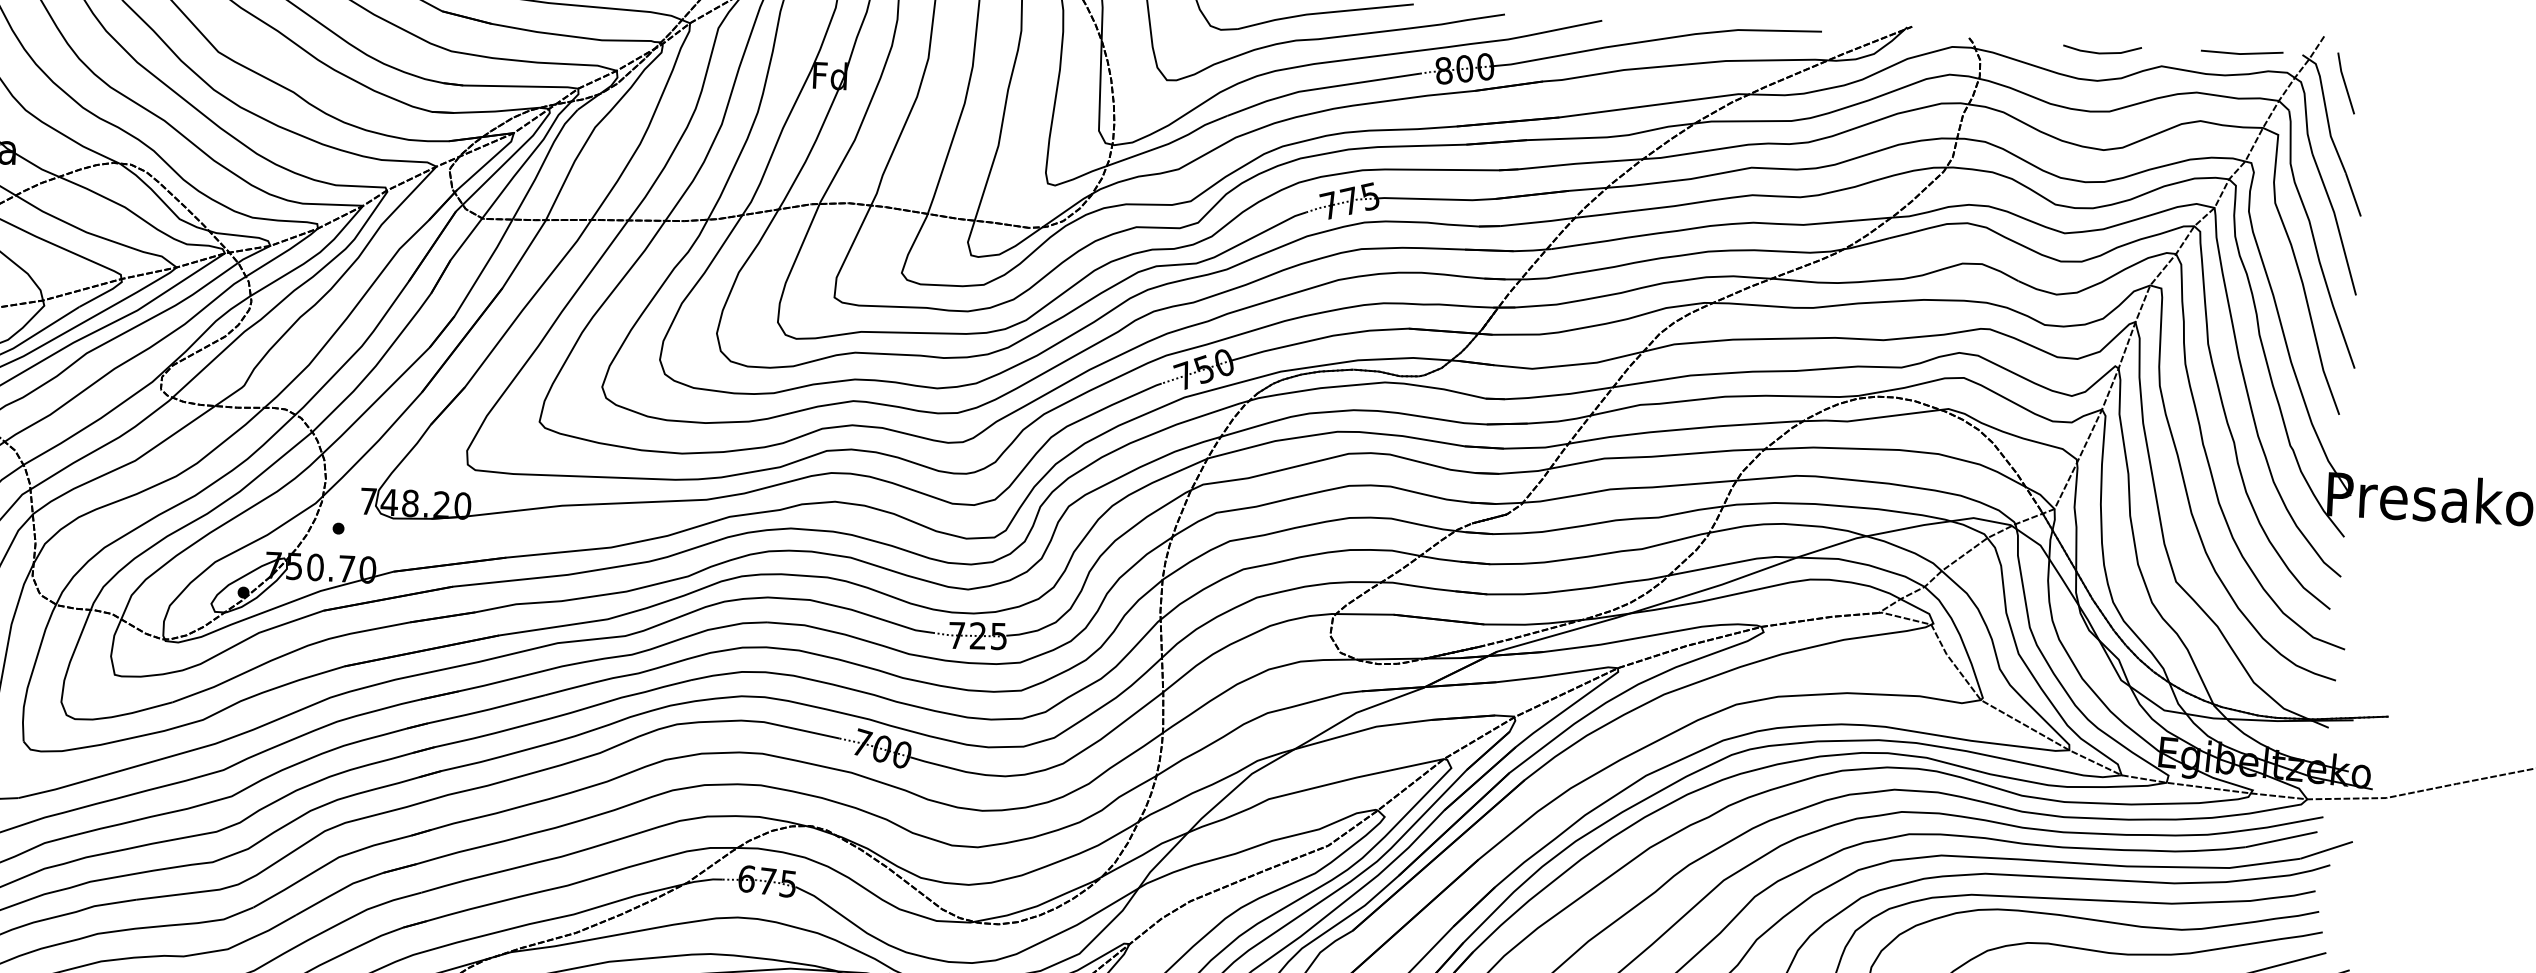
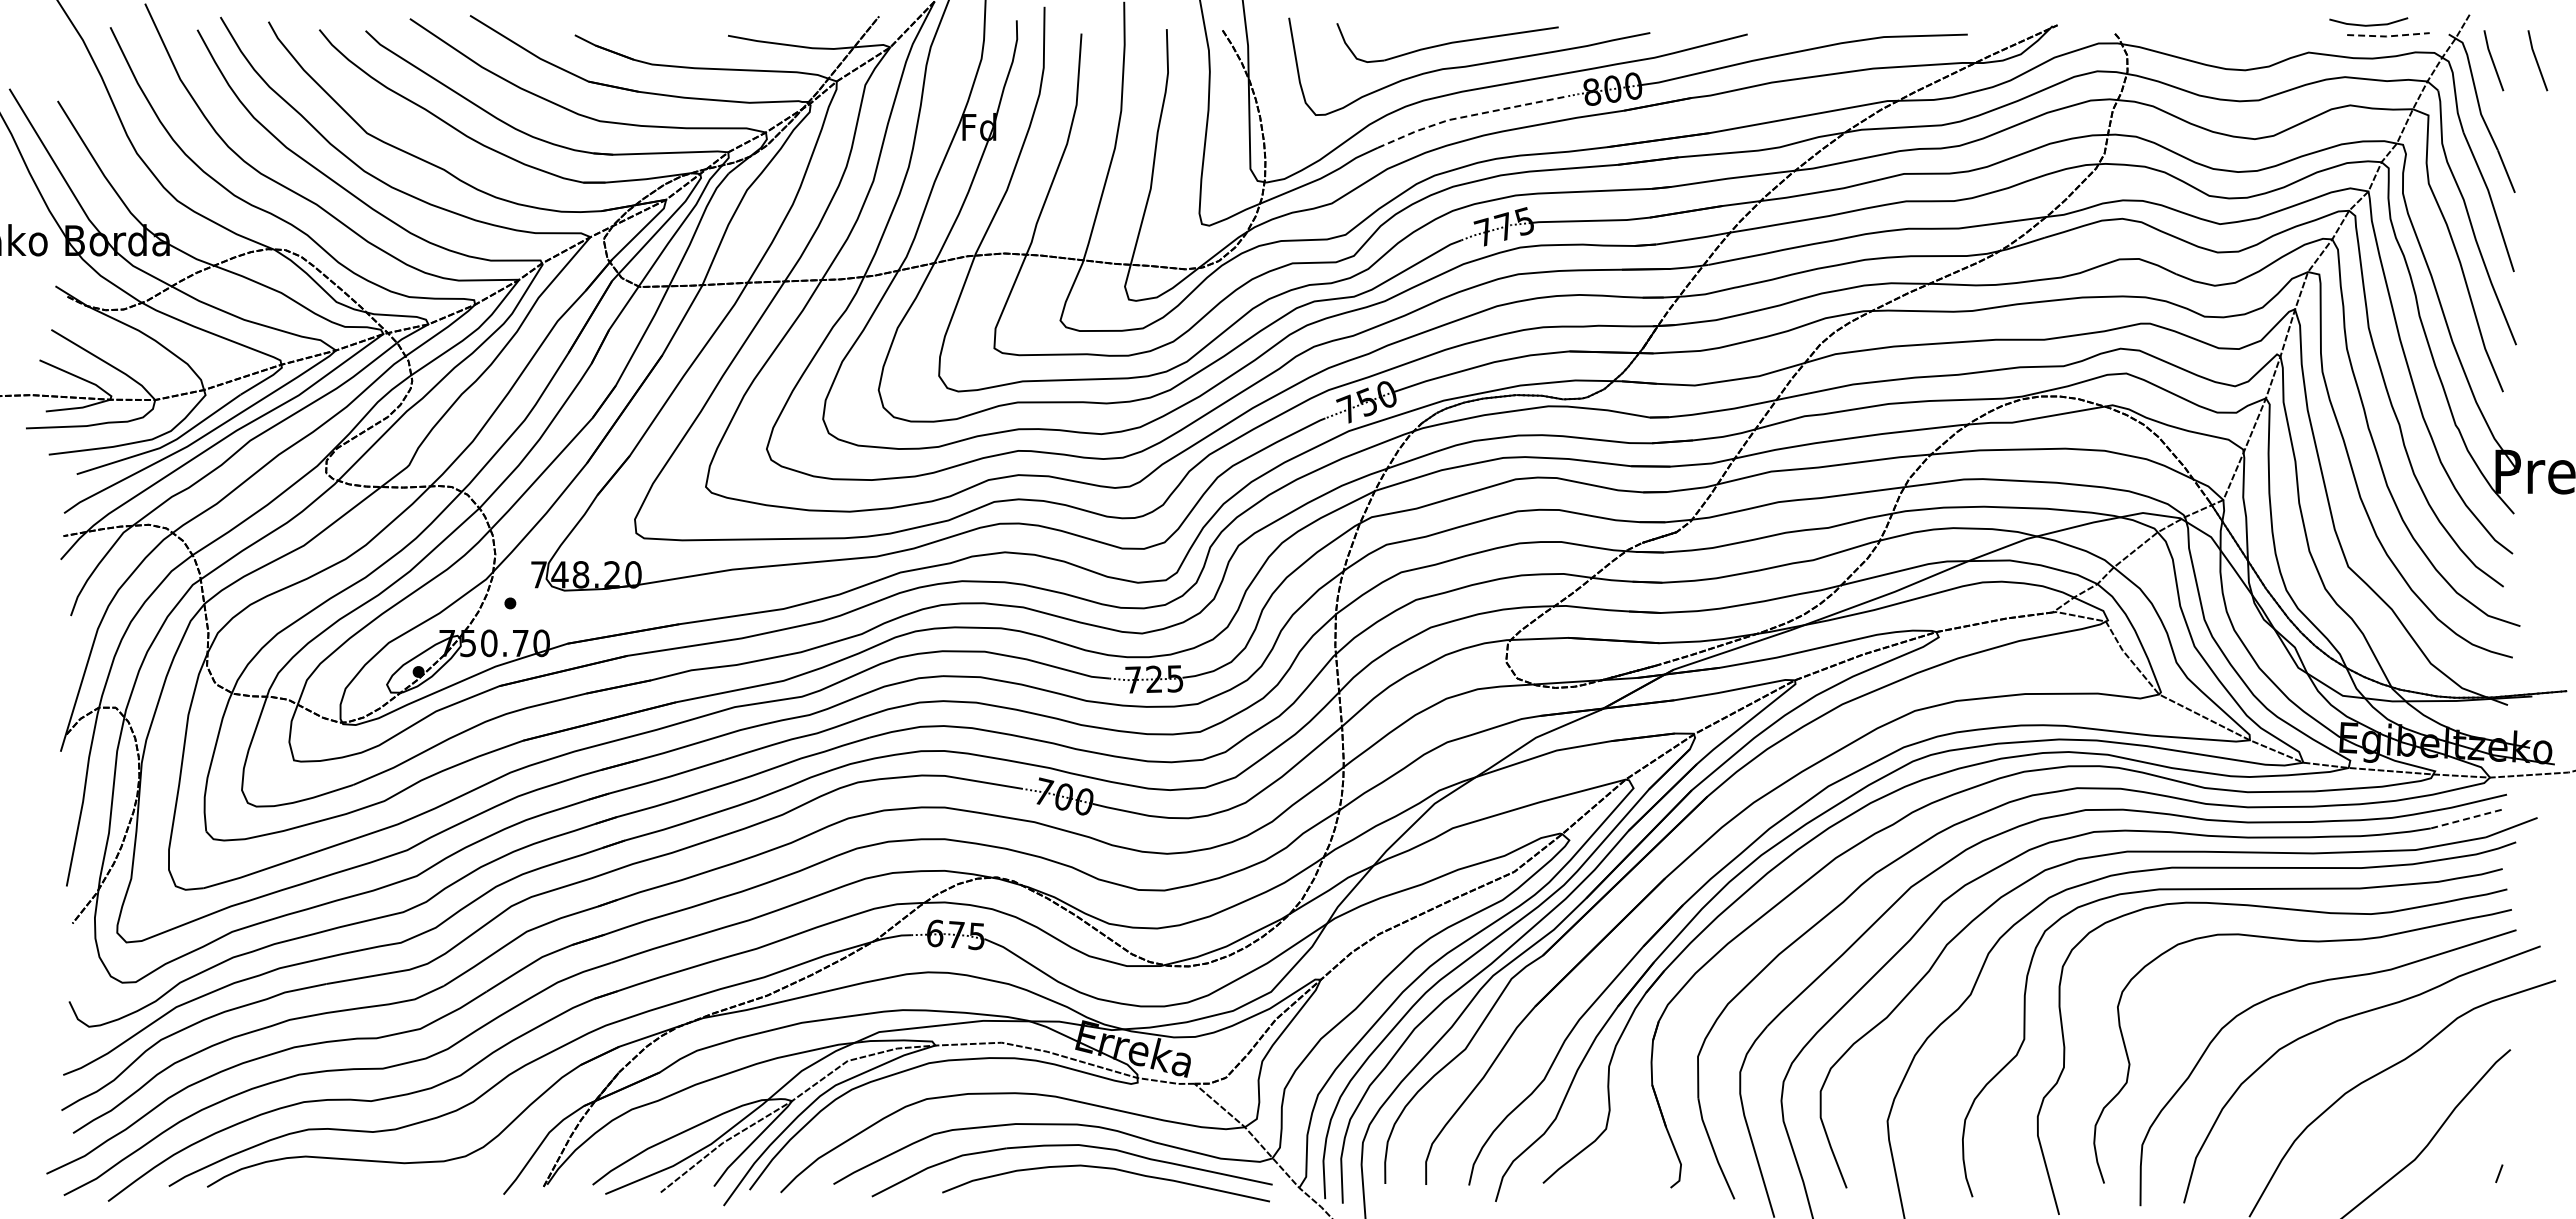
line: (2102, 52) -> (2368, 24), moved
line: (2242, 54) -> (2388, 36), solid -> dashed
line: (2389, 85) -> (2537, 60), added
line: (1320, 88) -> (1469, 115), solid -> dashed
line: (2281, 839) -> (2466, 819), solid -> dashed

